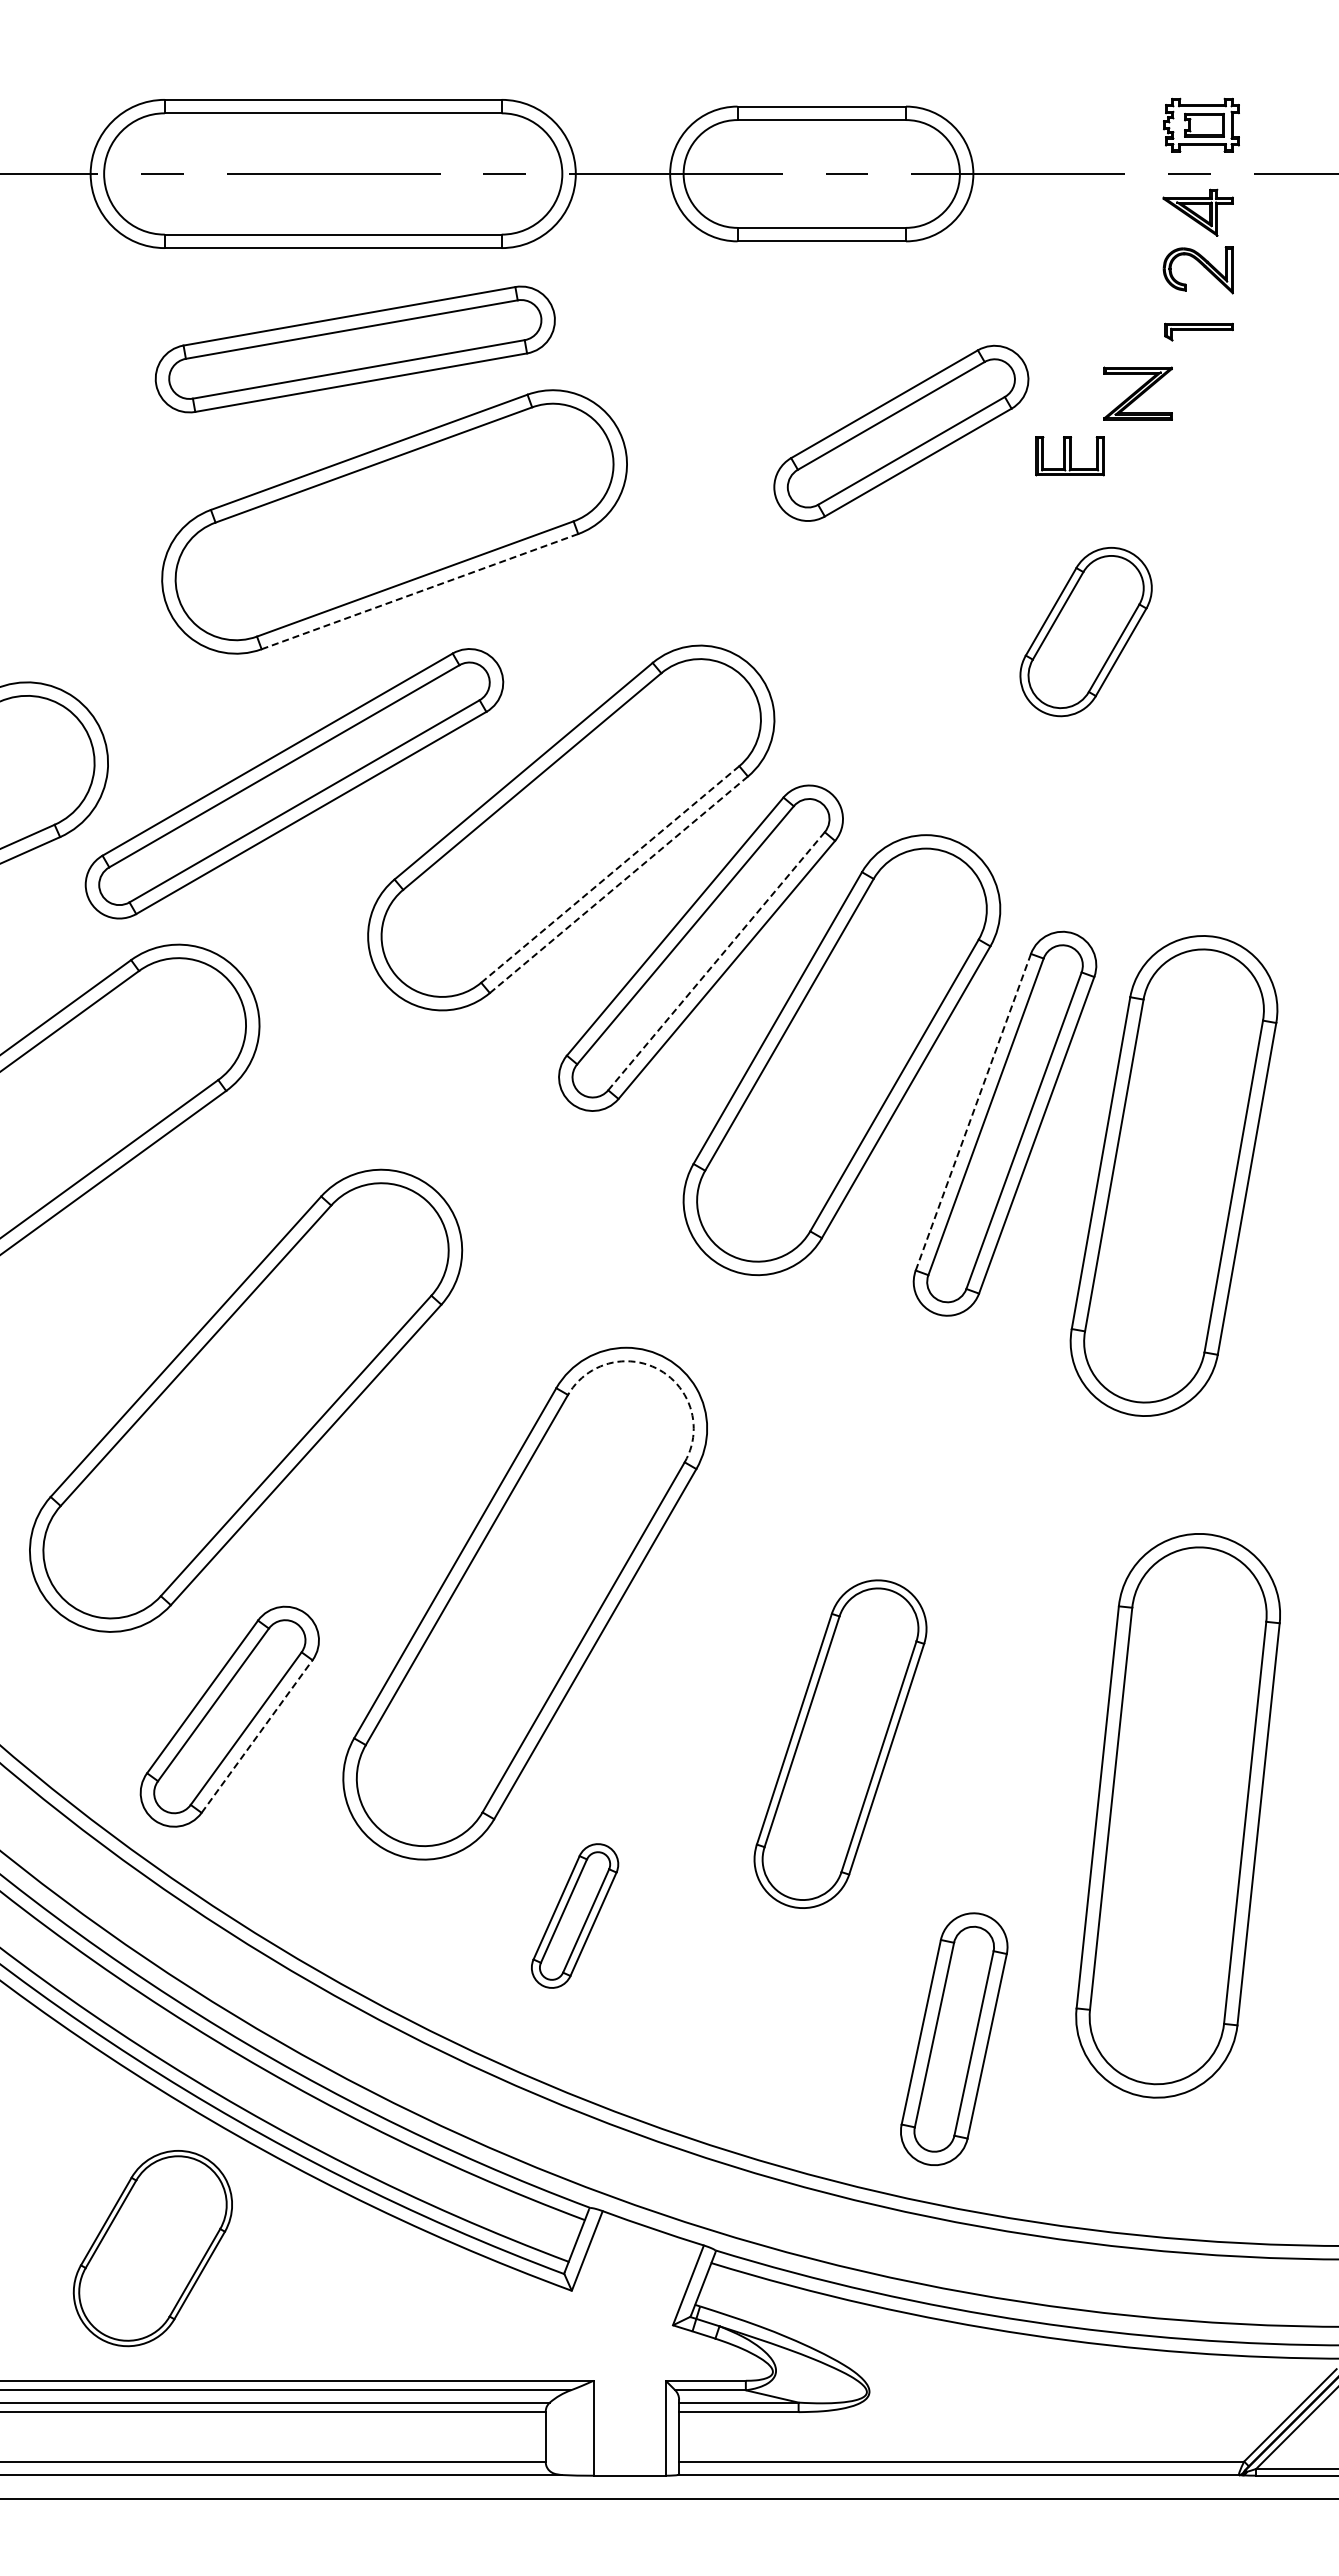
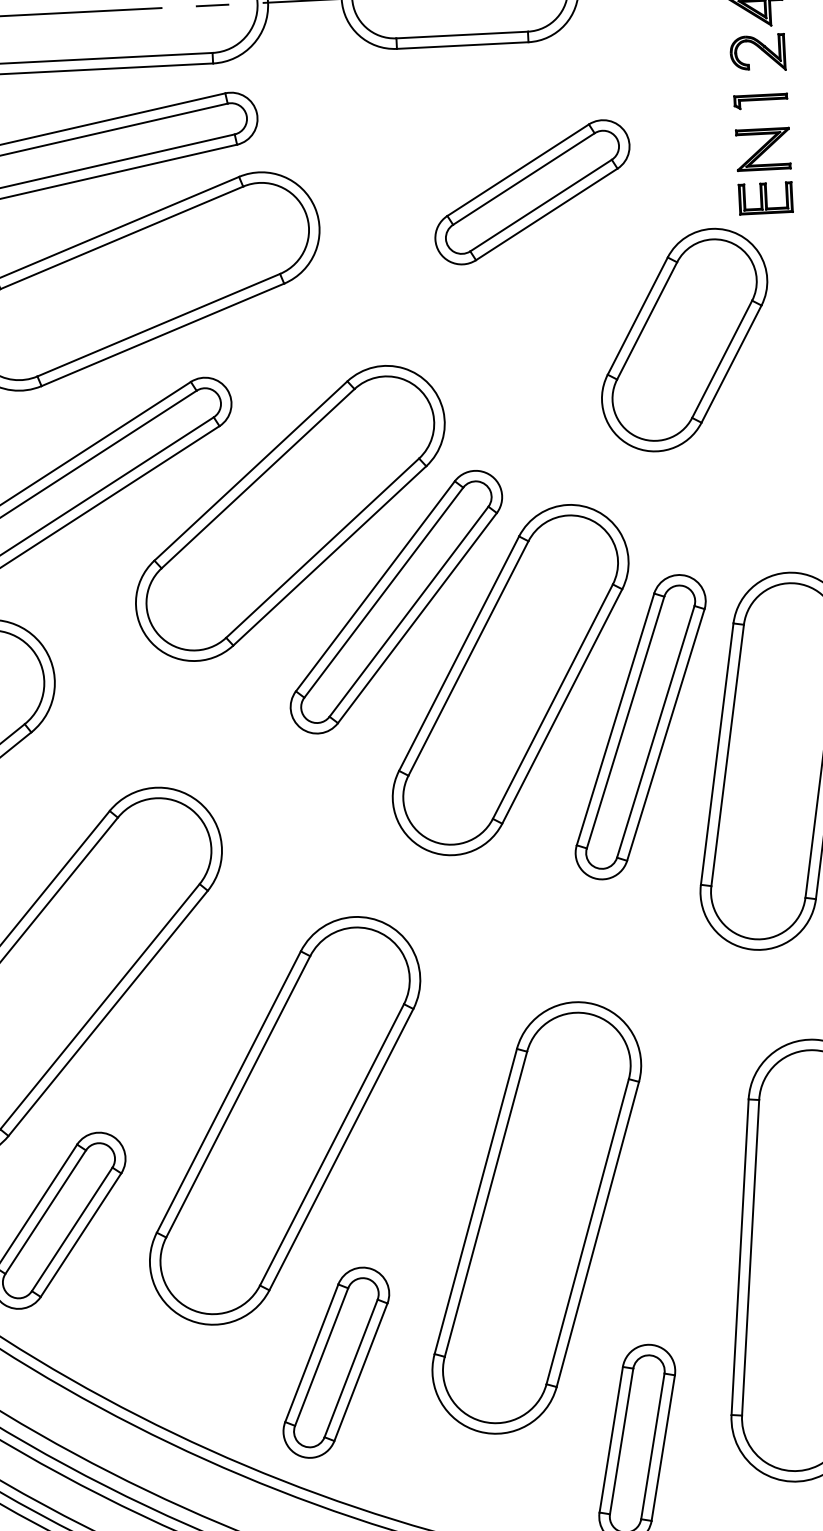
part: (1137, 393) -> (762, 149), moved
part: (1069, 456) -> (765, 198), moved
line: (419, 591) -> (162, 334), dashed -> solid
part: (1085, 631) -> (684, 339), size x1.67
line: (610, 874) -> (322, 548), dashed -> solid
line: (618, 885) -> (329, 556), dashed -> solid
line: (716, 960) -> (408, 611), dashed -> solid
line: (973, 1112) -> (615, 719), dashed -> solid
arc: (660, 1370) -> (381, 933), dashed -> solid
line: (257, 1736) -> (81, 1235), dashed -> solid
part: (840, 1744) -> (536, 1218), size x1.67
part: (574, 1915) -> (335, 1362), size x1.67

